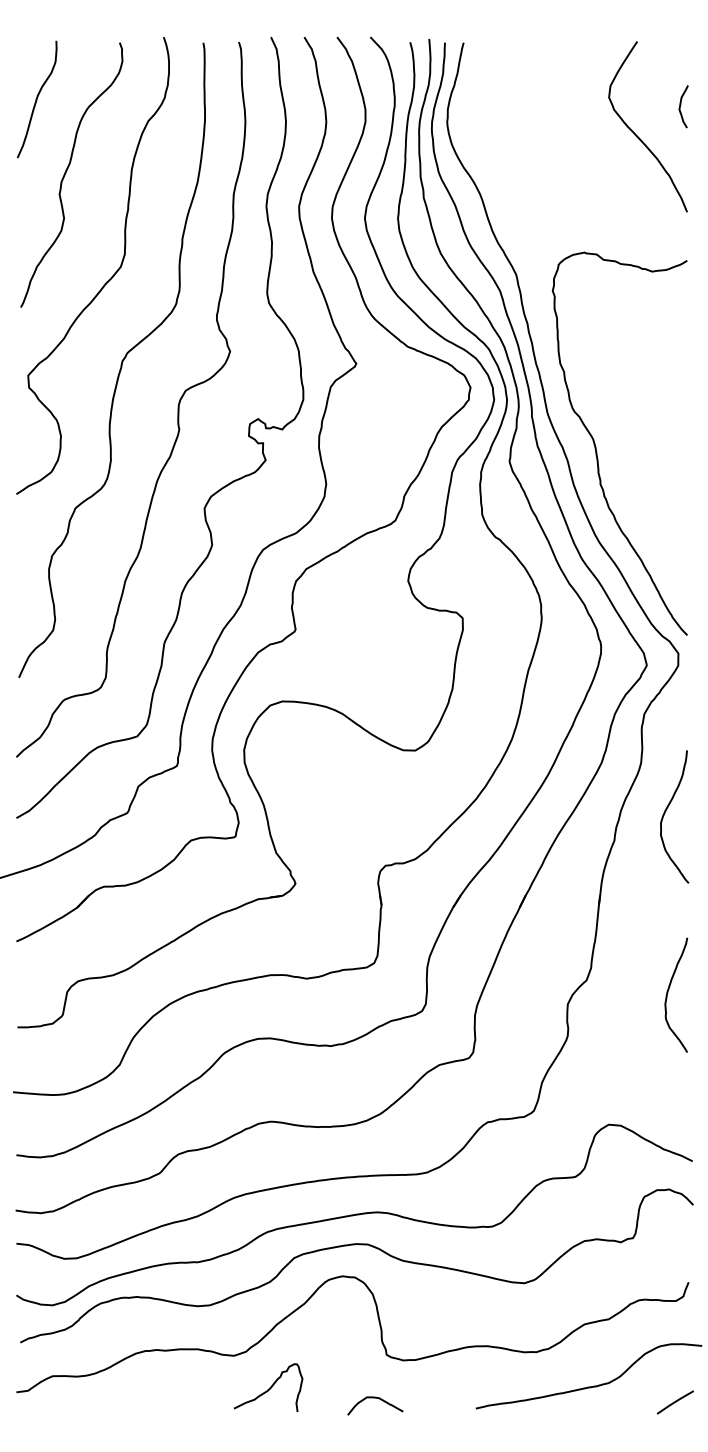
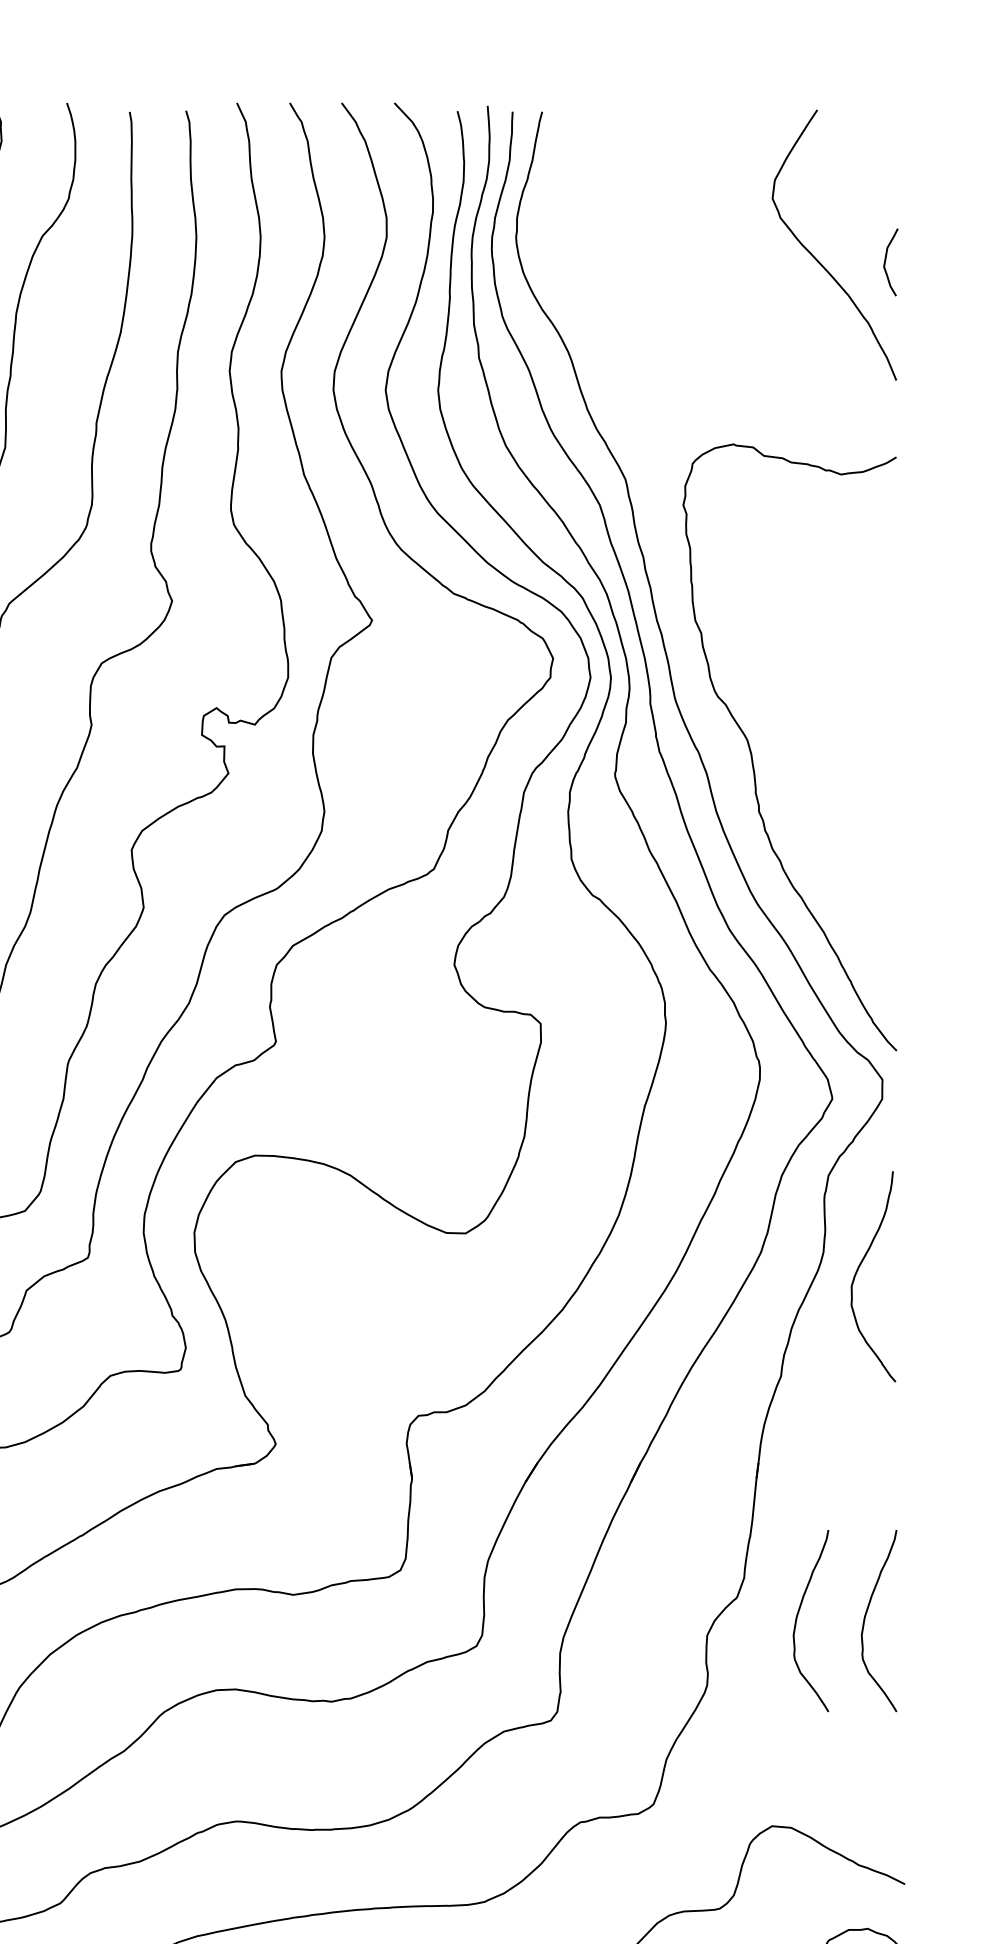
curve: (681, 105) -> (887, 260), moved
curve: (666, 811) -> (860, 1268), moved
curve: (625, 993) -> (798, 1618), added

